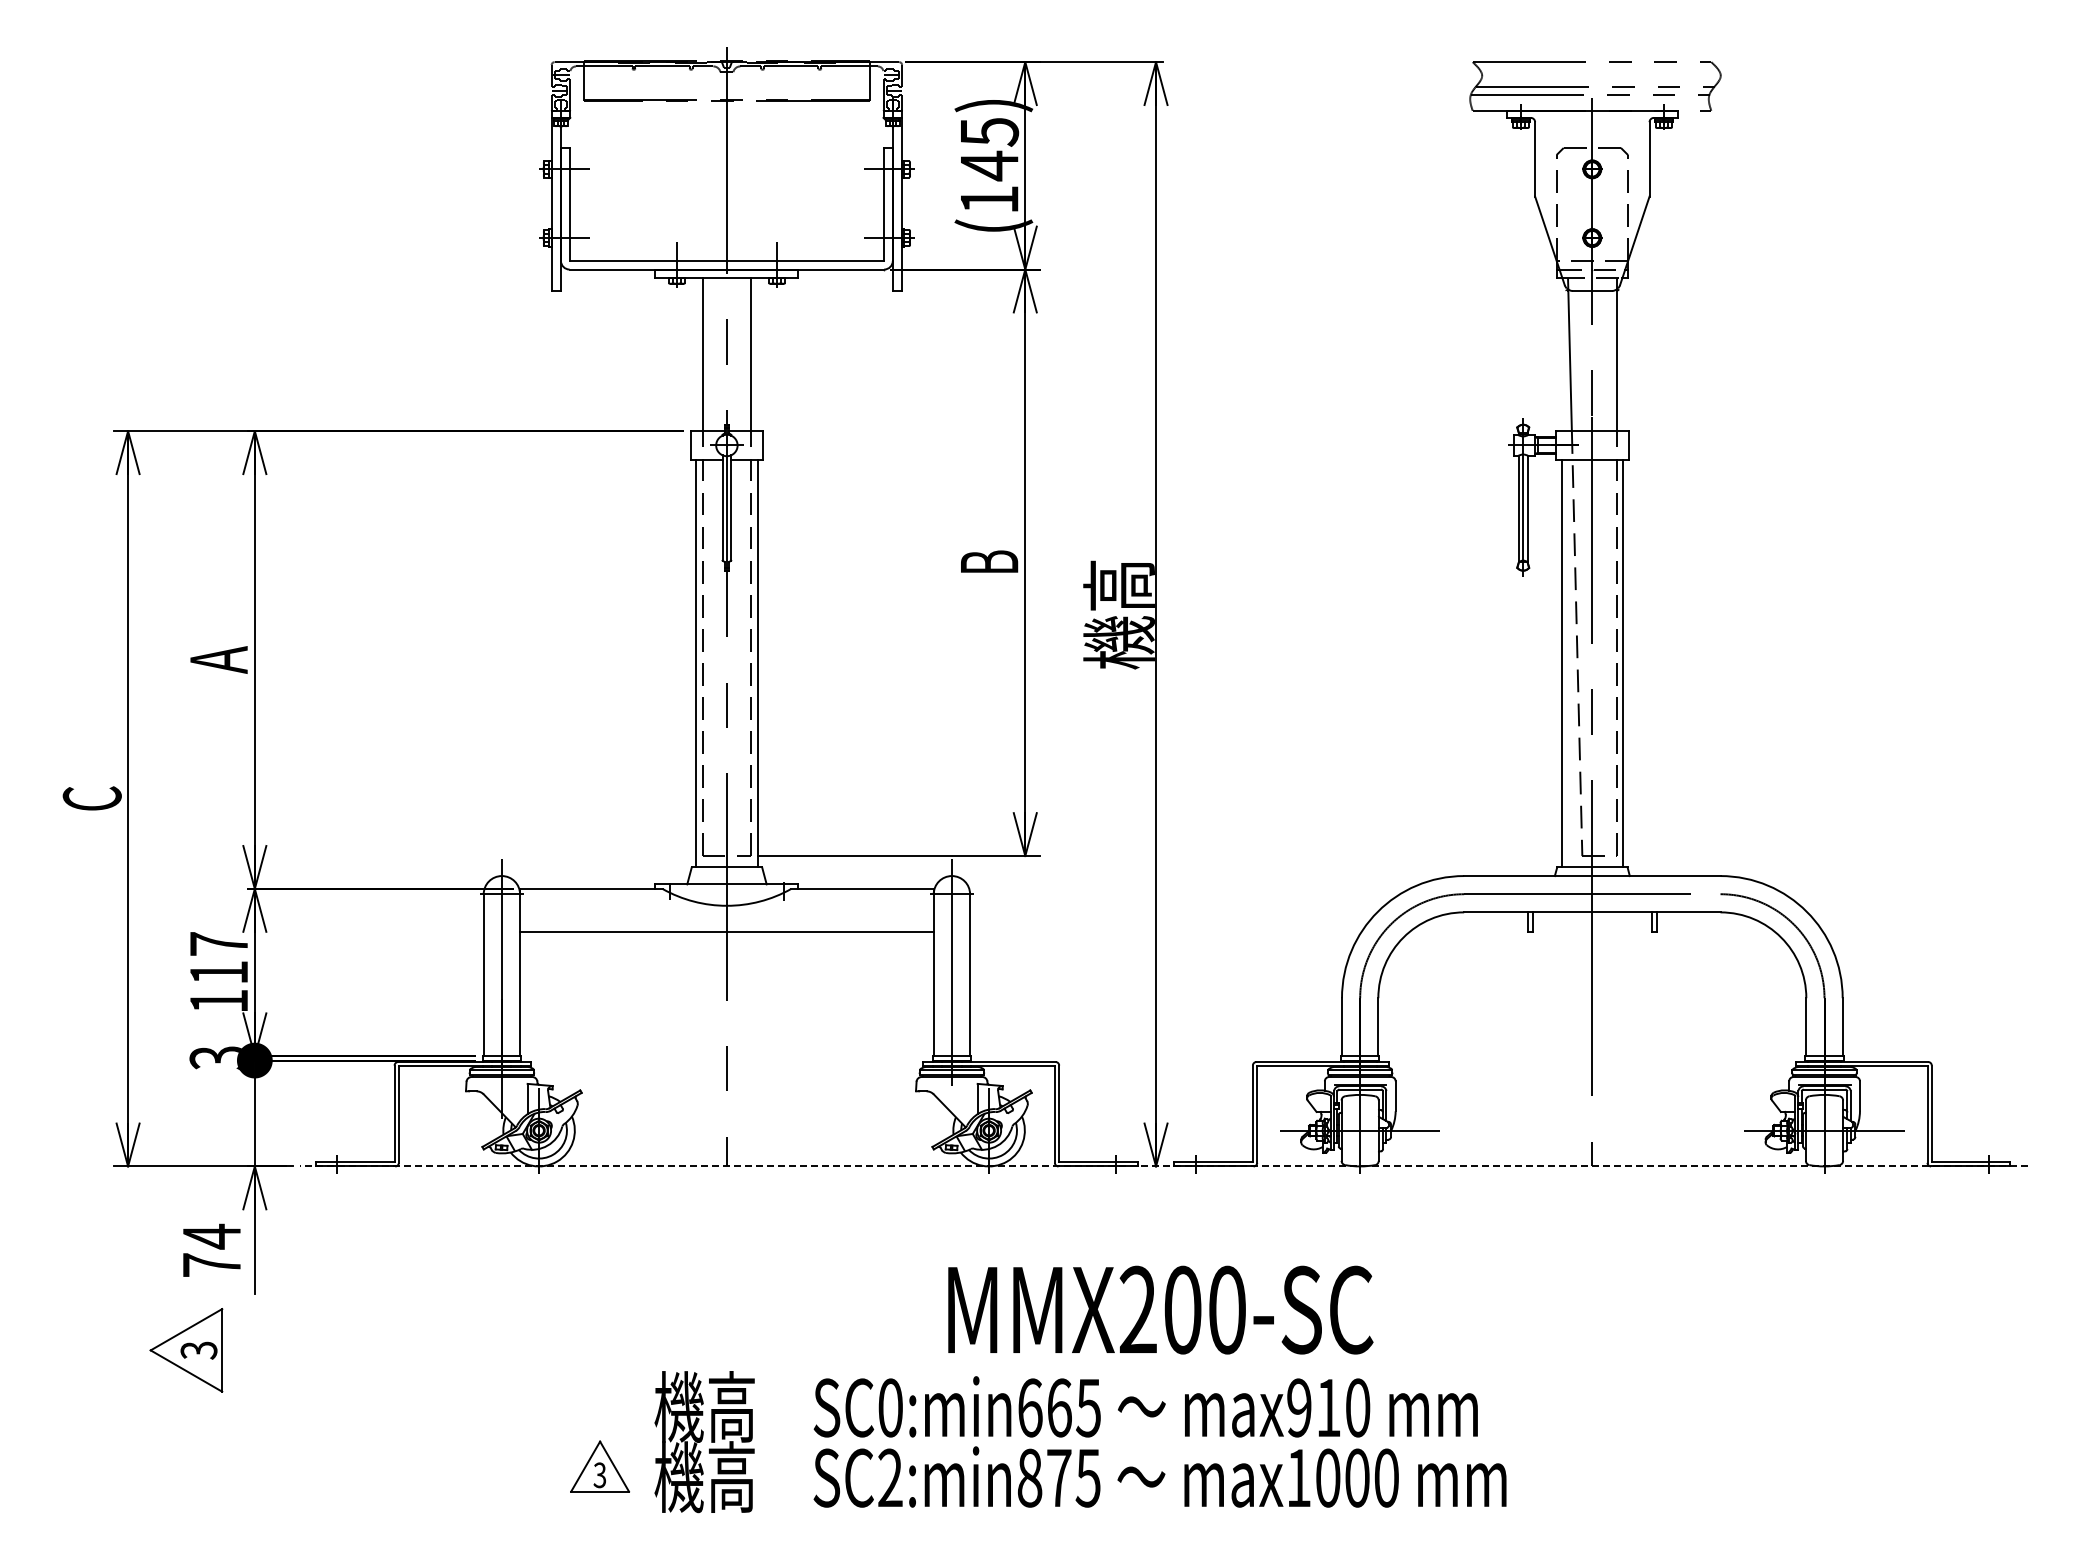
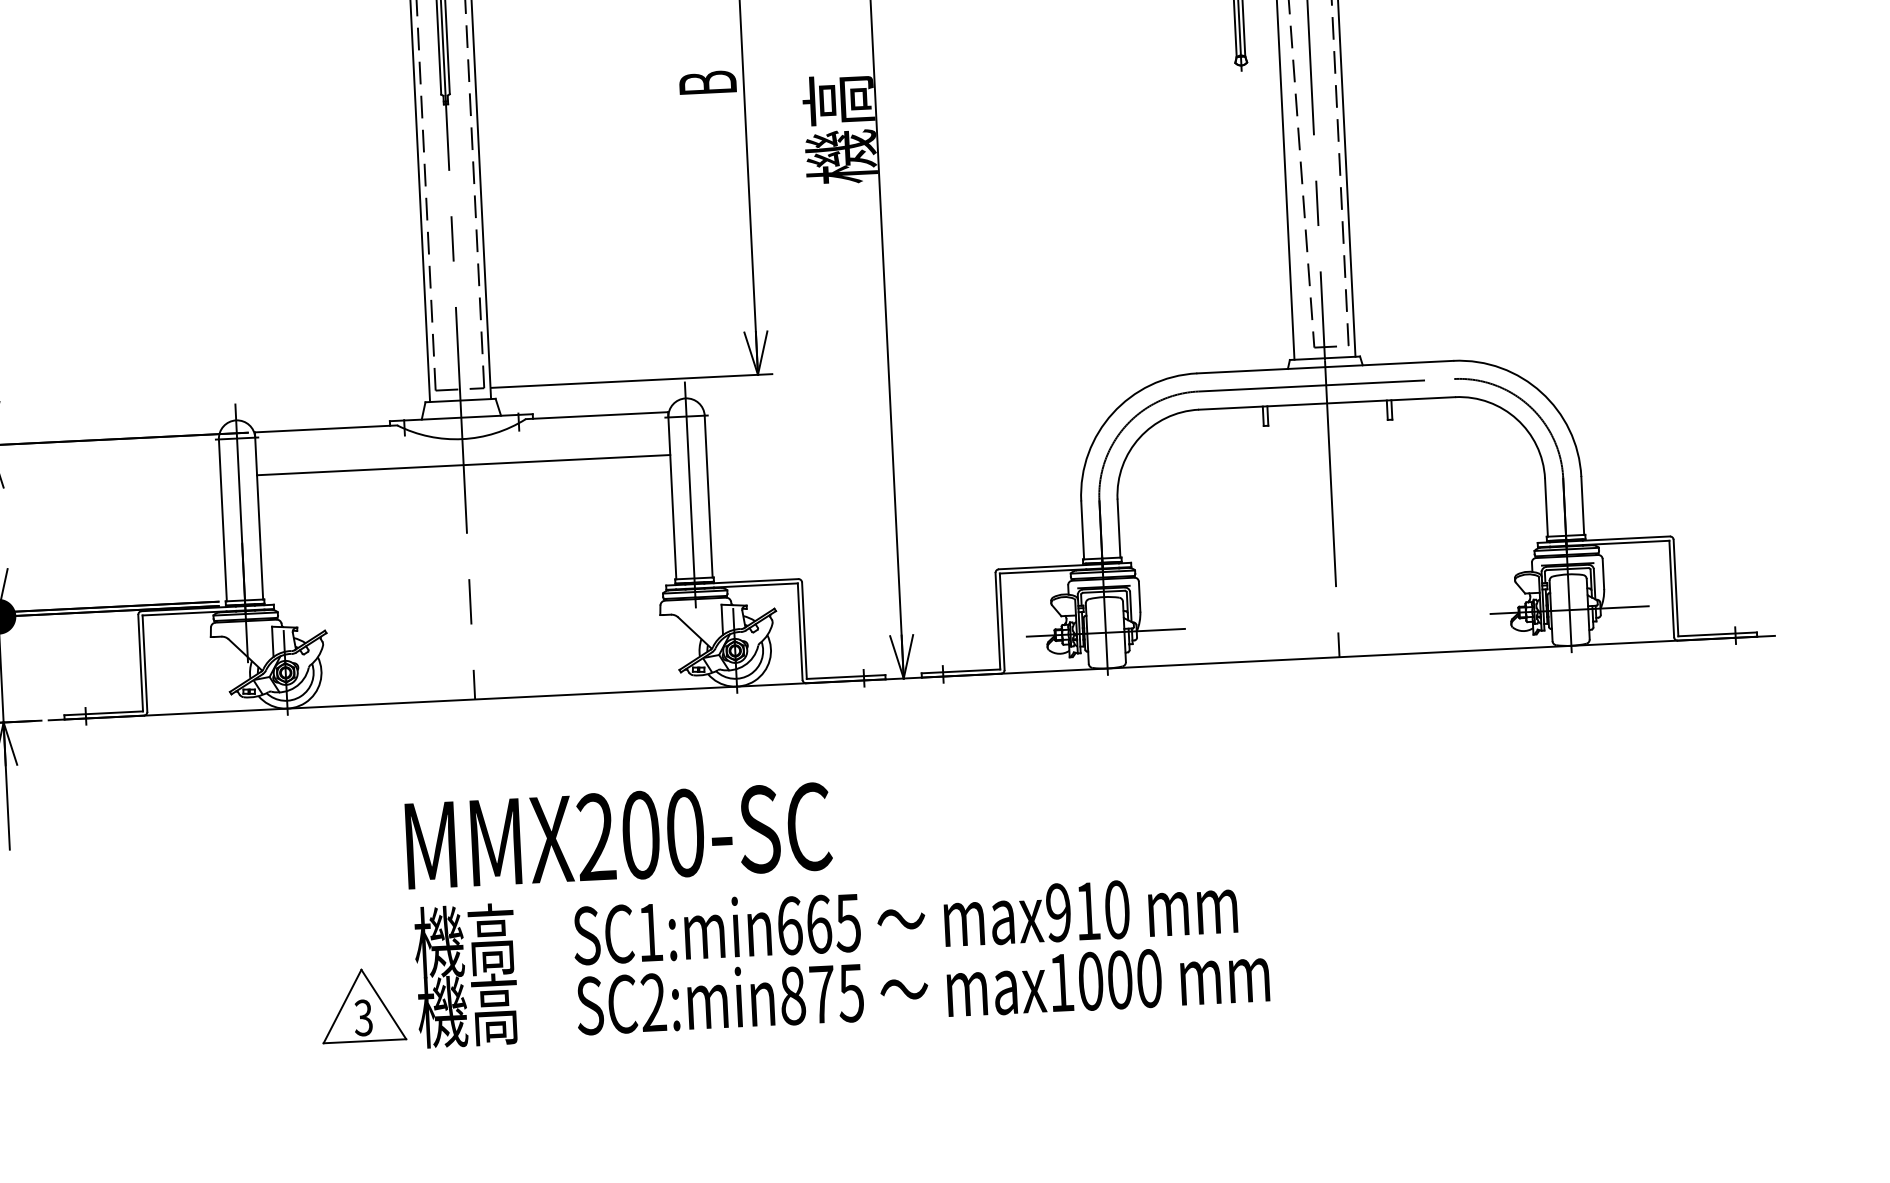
line: (1163, 1166) -> (911, 678), dashed -> solid
text: (1160, 1309) -> (618, 835), moved
text: (890, 1407) -> (650, 932), SC0:min665 -> SC1:min665
part: (599, 1466) -> (362, 1005), size x1.43

